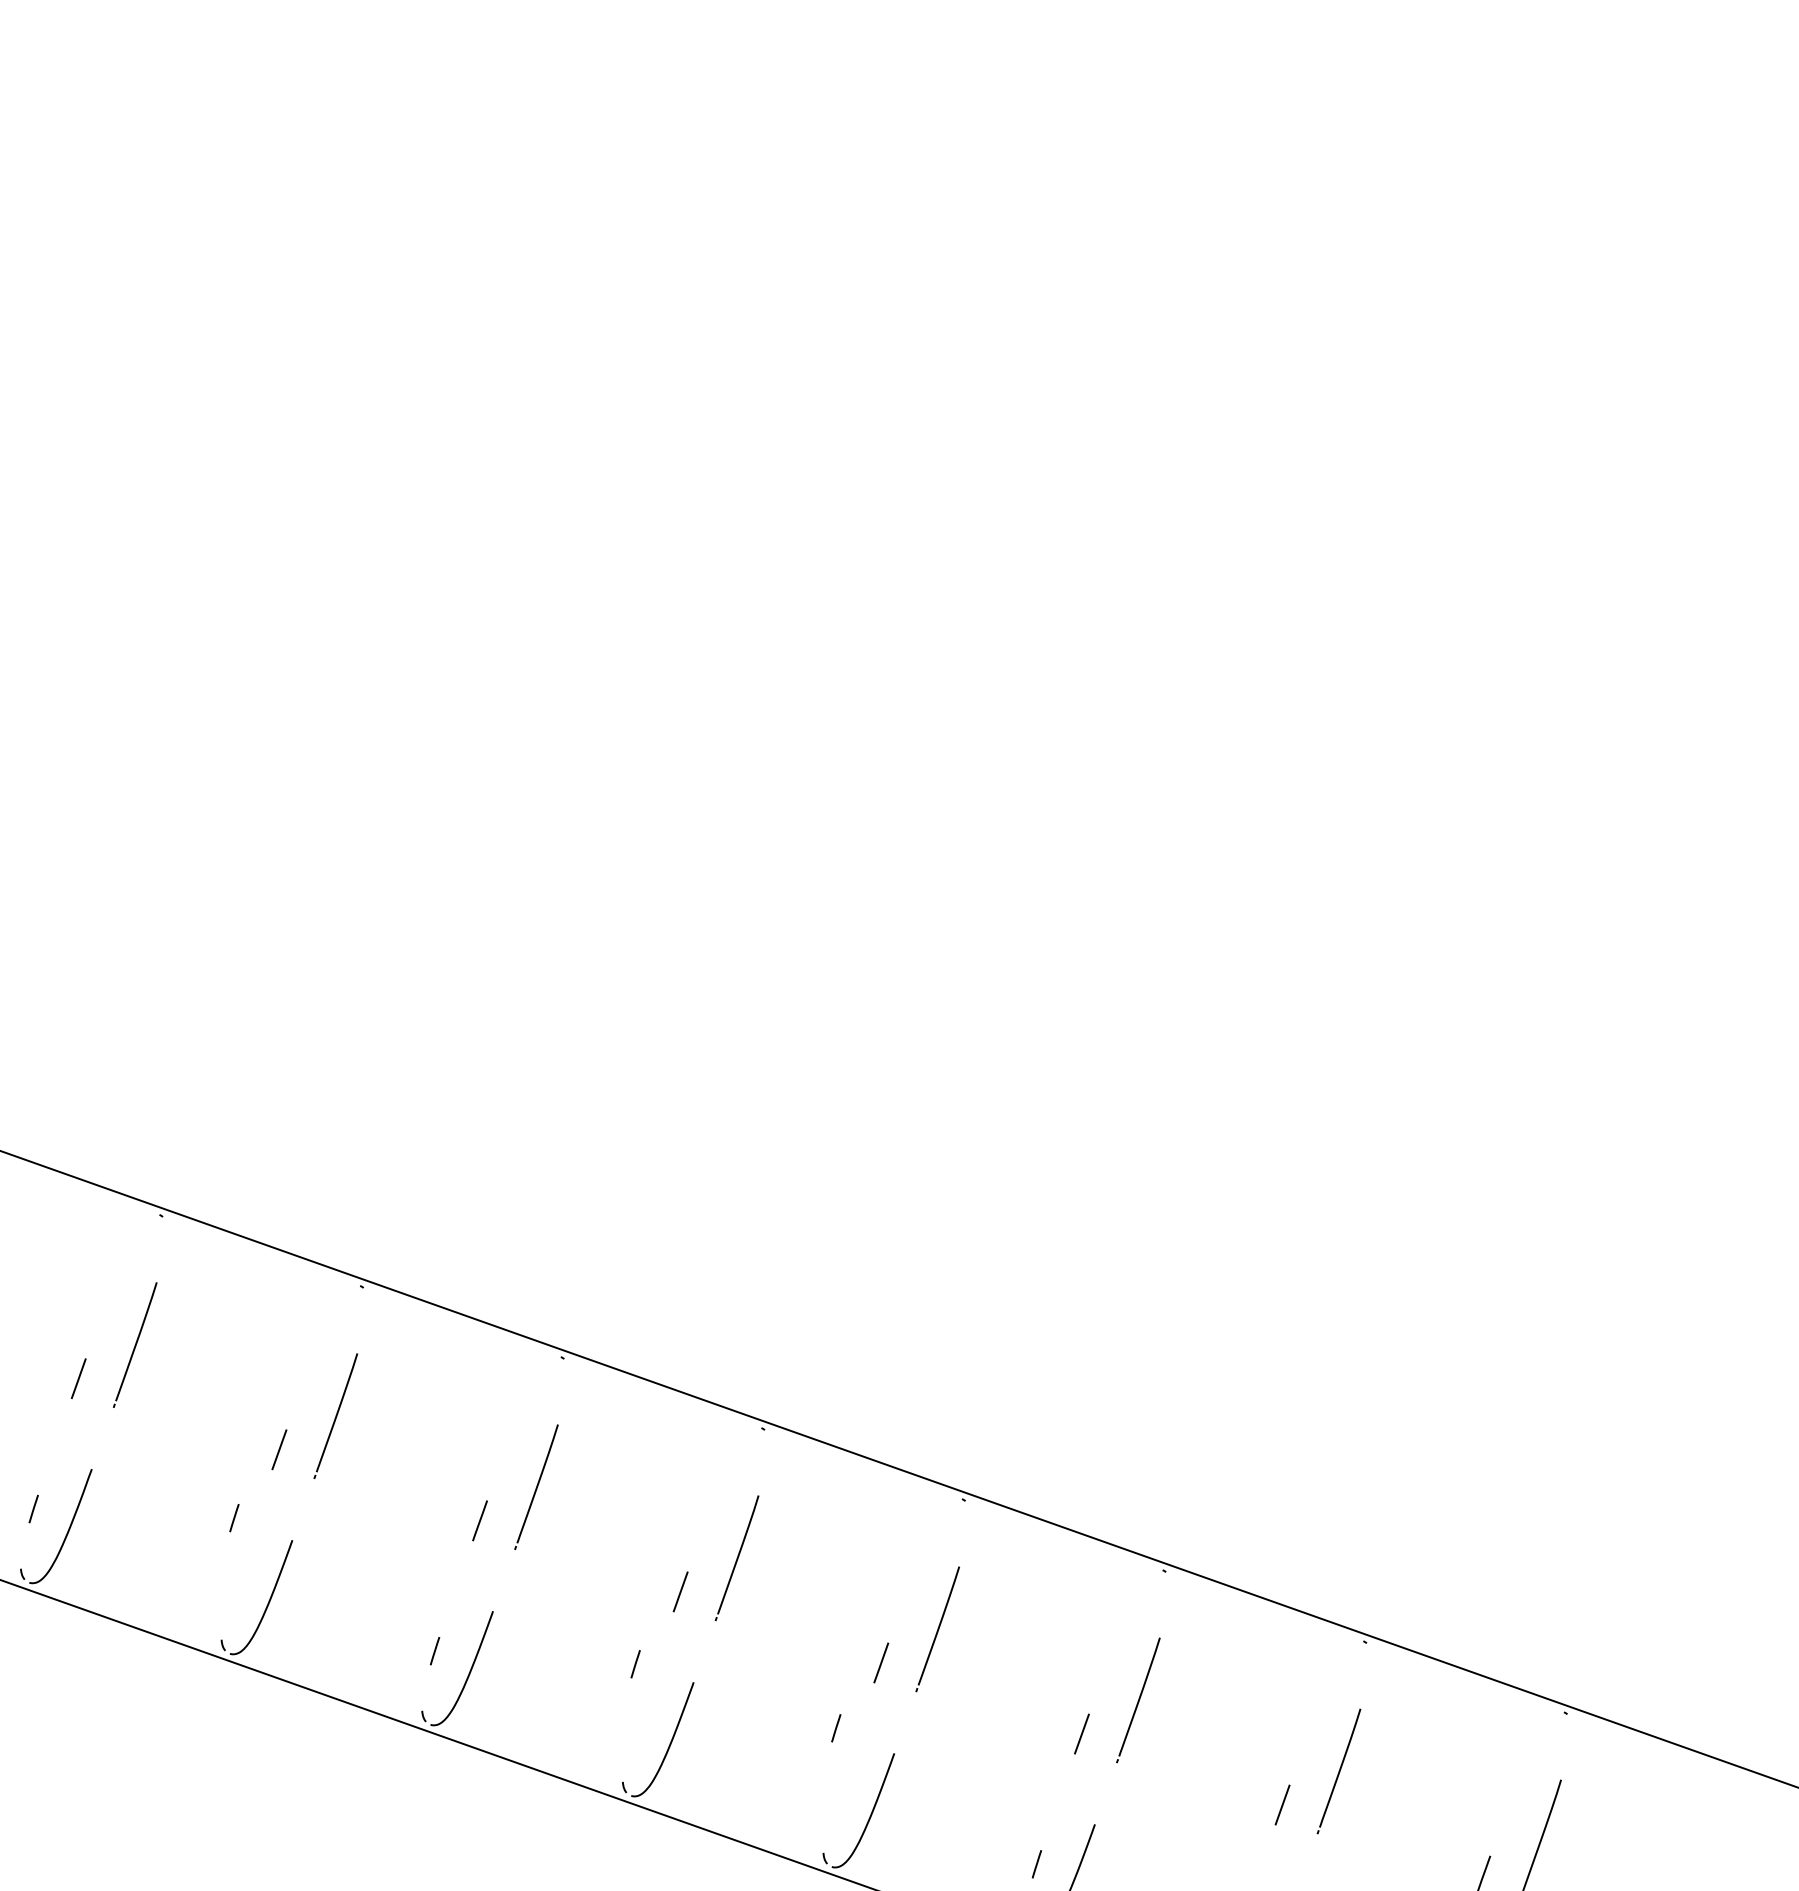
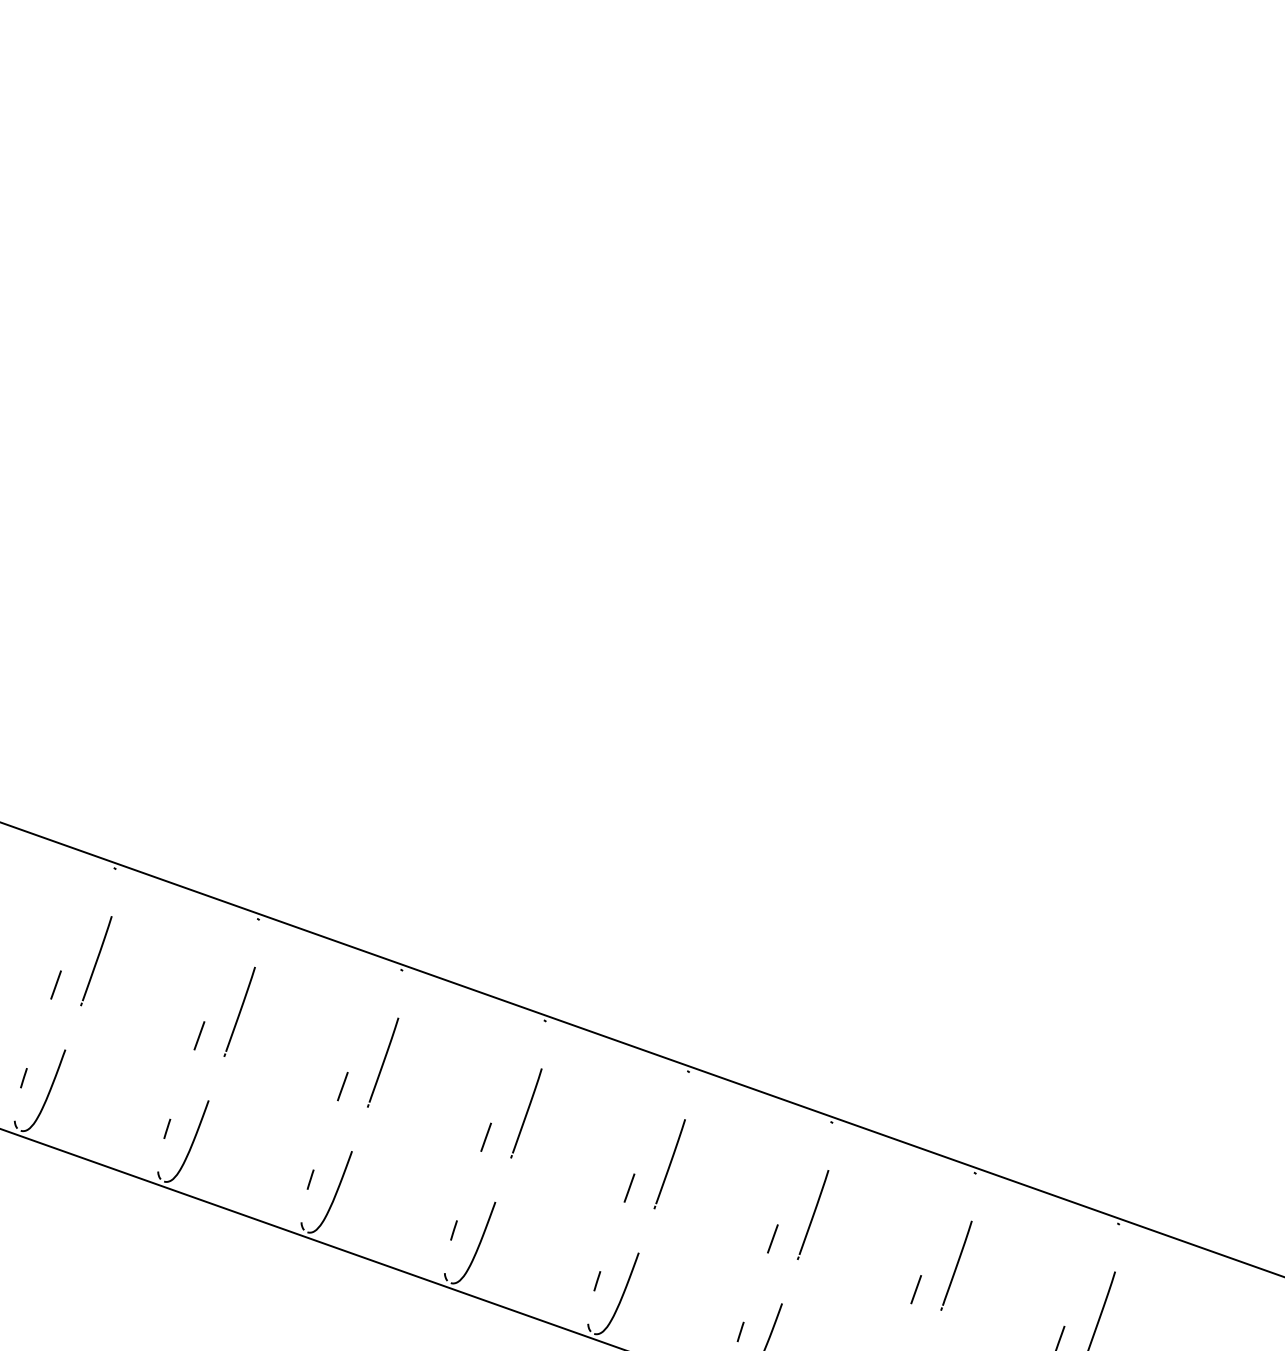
line: (234, 1518) -> (167, 1129), moved
line: (635, 1664) -> (453, 1230), moved
line: (836, 1728) -> (597, 1281), moved

